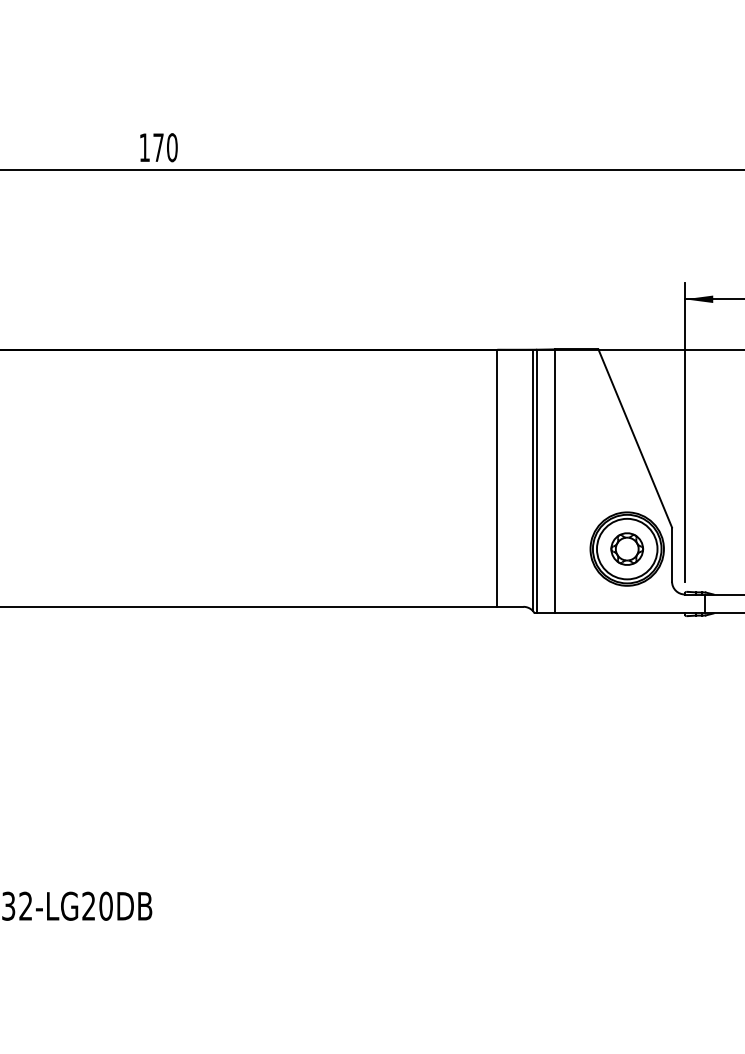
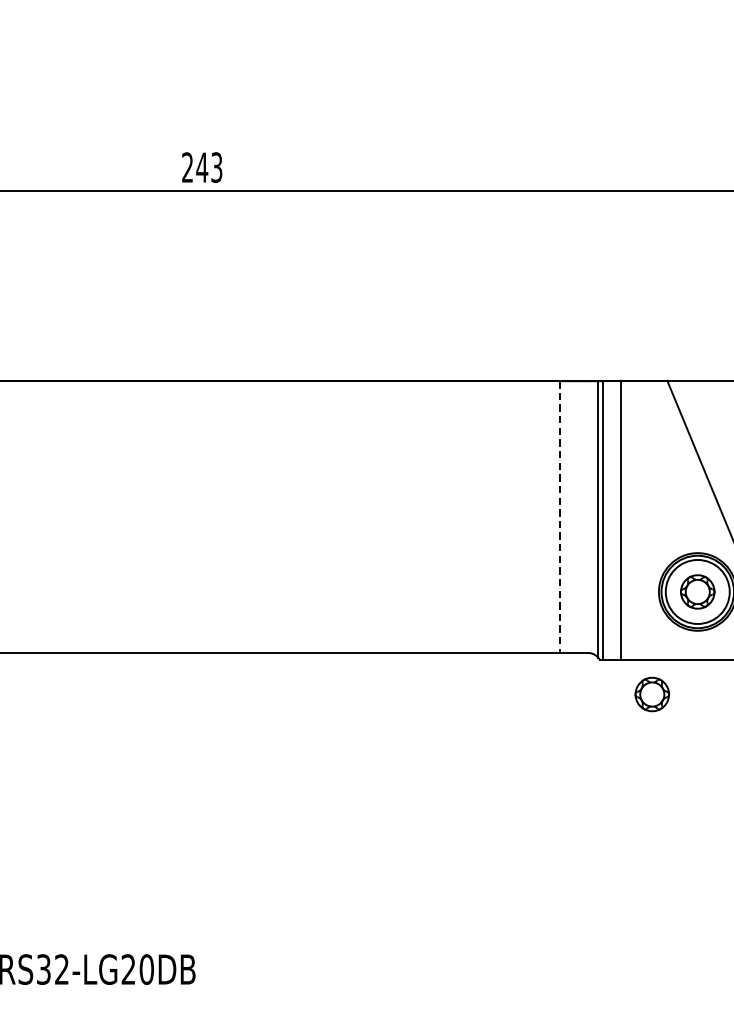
text: (158, 147) -> (202, 167), 170 -> 243
line: (497, 478) -> (560, 517), solid -> dashed
part: (584, 645) -> (652, 693), added

